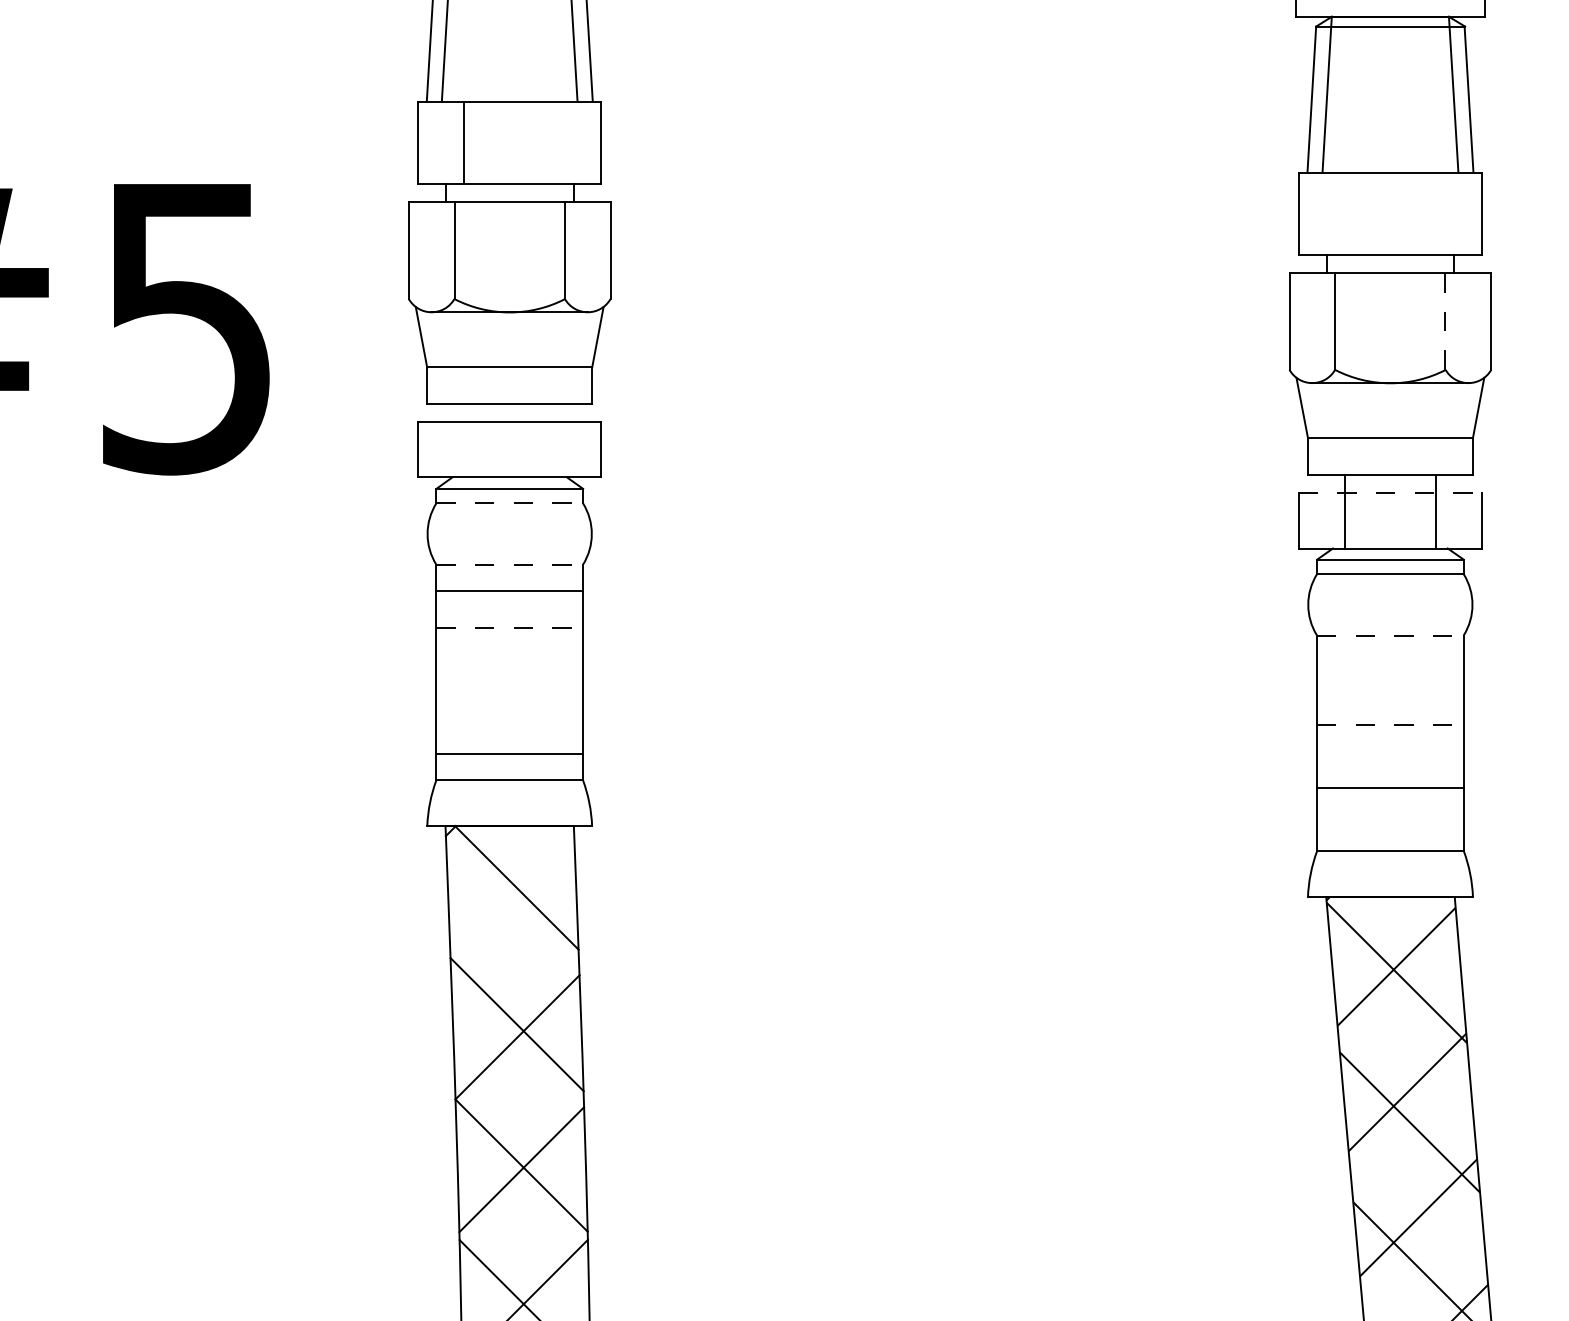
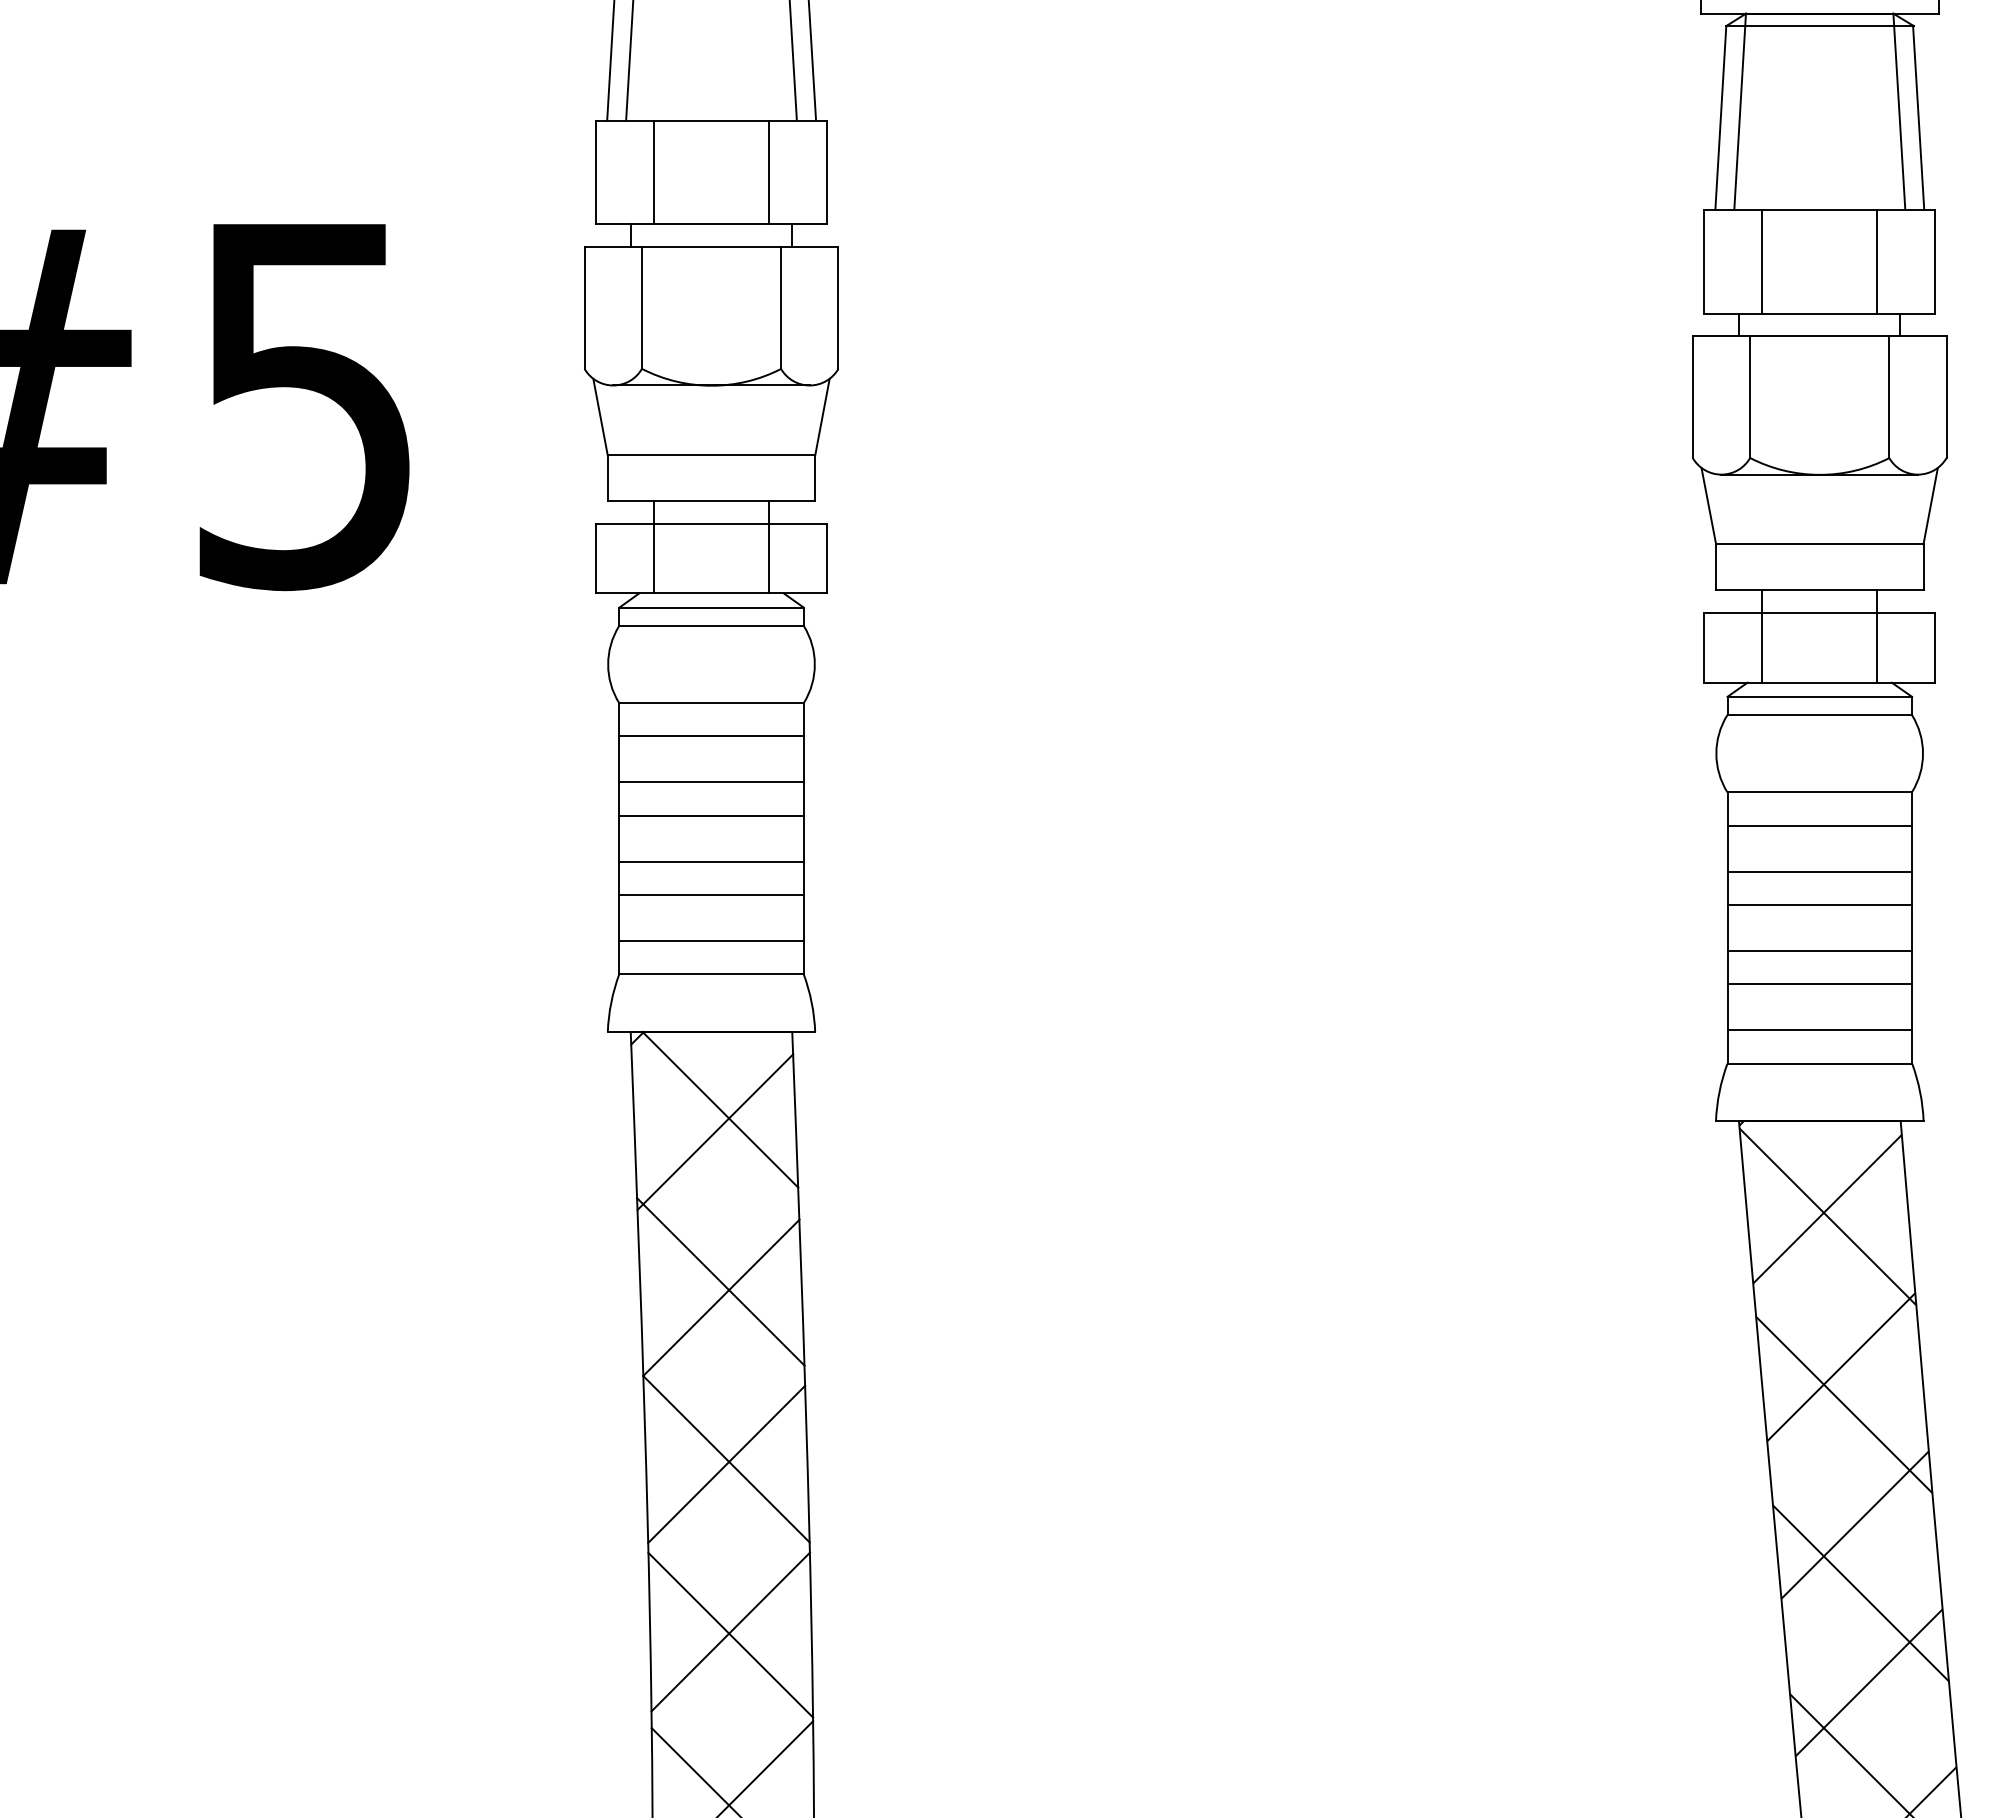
line: (555, 143) -> (769, 172), added
line: (1344, 213) -> (1762, 261), added
line: (1436, 213) -> (1877, 261), added
line: (1445, 321) -> (1889, 397), dashed -> solid
line: (463, 441) -> (653, 547), added
line: (555, 441) -> (769, 547), added
line: (1391, 493) -> (1820, 613), dashed -> solid
line: (510, 503) -> (712, 625), dashed -> solid
line: (510, 564) -> (712, 702), dashed -> solid
line: (510, 627) -> (712, 782), dashed -> solid
line: (1391, 635) -> (1820, 792), dashed -> solid
line: (509, 653) -> (711, 815), added
line: (1390, 661) -> (1819, 825), added
line: (509, 690) -> (711, 861), added
line: (1390, 698) -> (1819, 871), added
line: (509, 717) -> (711, 895), added
line: (1391, 724) -> (1820, 904), dashed -> solid
line: (1390, 762) -> (1819, 951), added
line: (1390, 824) -> (1819, 1030), added
line: (512, 905) -> (715, 1132), added

